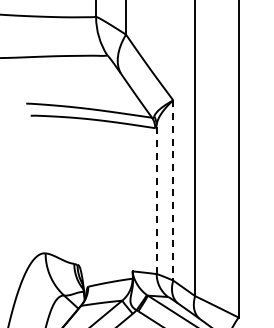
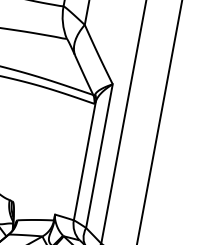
line: (173, 190) -> (99, 156), dashed -> solid
line: (156, 199) -> (84, 160), dashed -> solid

